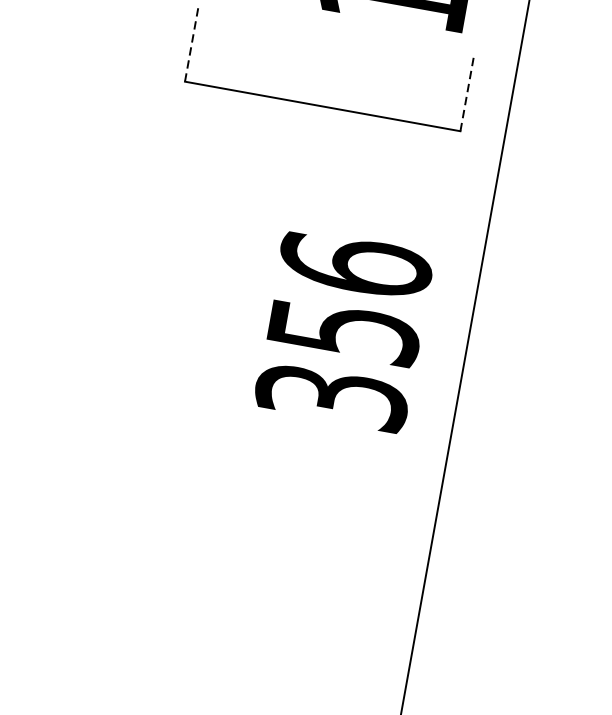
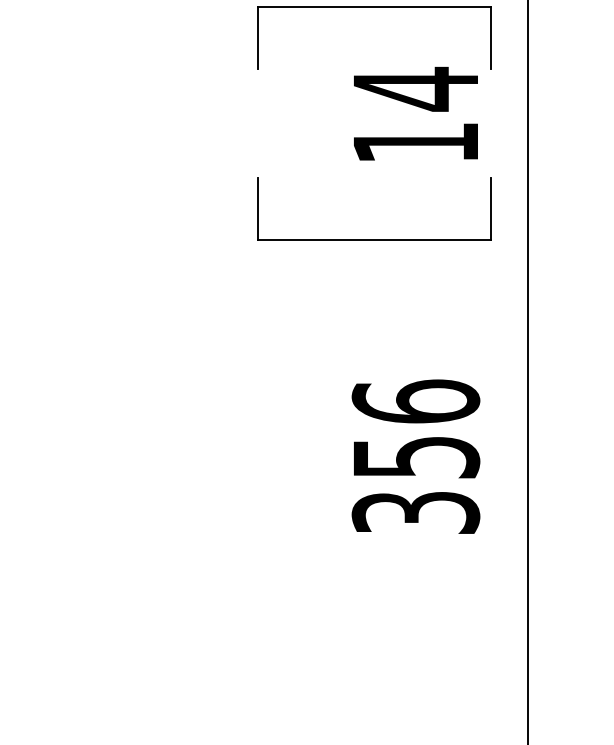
line: (191, 46) -> (258, 209), dashed -> solid
line: (466, 94) -> (490, 208), dashed -> solid
text: (343, 330) -> (415, 456), moved

